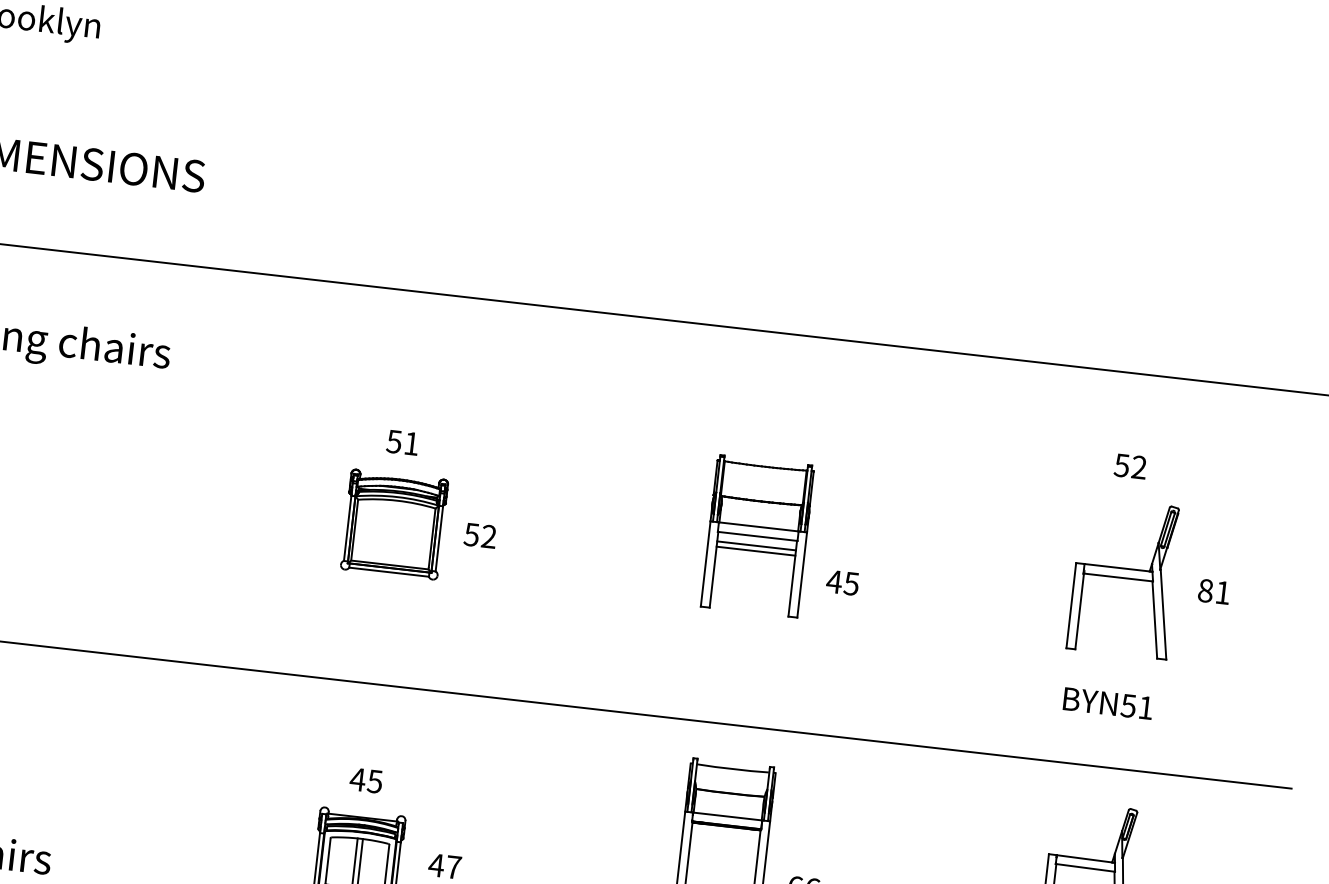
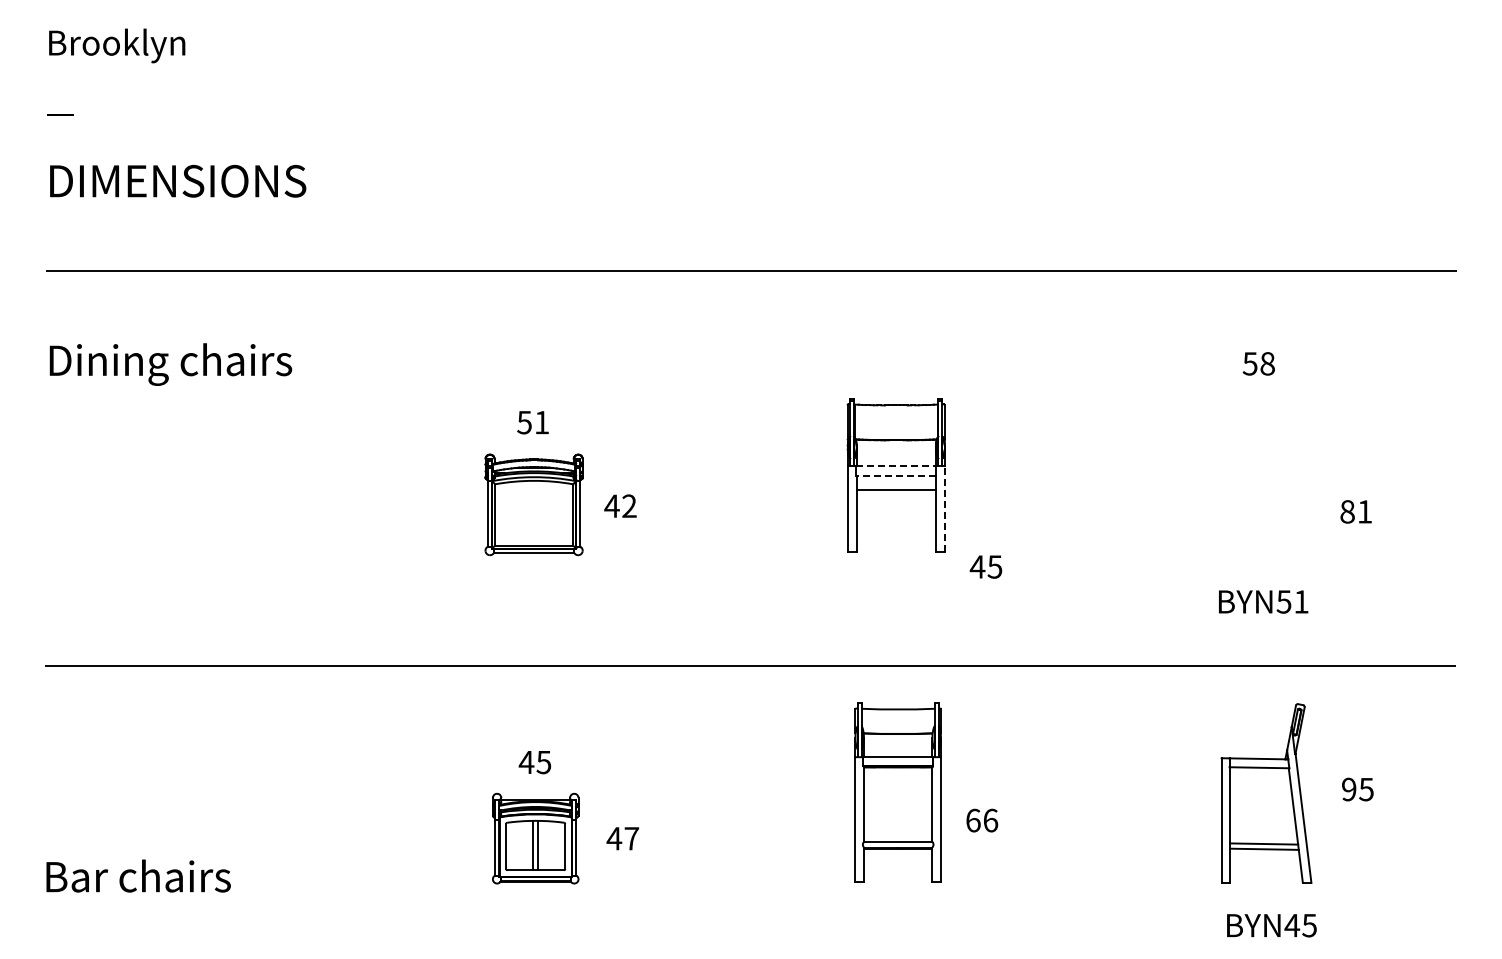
text: (1139, 467) -> (1267, 363), 52 -> 58
line: (759, 526) -> (896, 465), solid -> dashed
text: (471, 534) -> (611, 506), 52 -> 42
line: (756, 536) -> (895, 475), solid -> dashed
line: (755, 546) -> (895, 485), removed
line: (801, 574) -> (944, 508), solid -> dashed
part: (1125, 578) -> (1266, 475), removed
text: (842, 582) -> (985, 566), moved
text: (1213, 591) -> (1355, 511), moved

